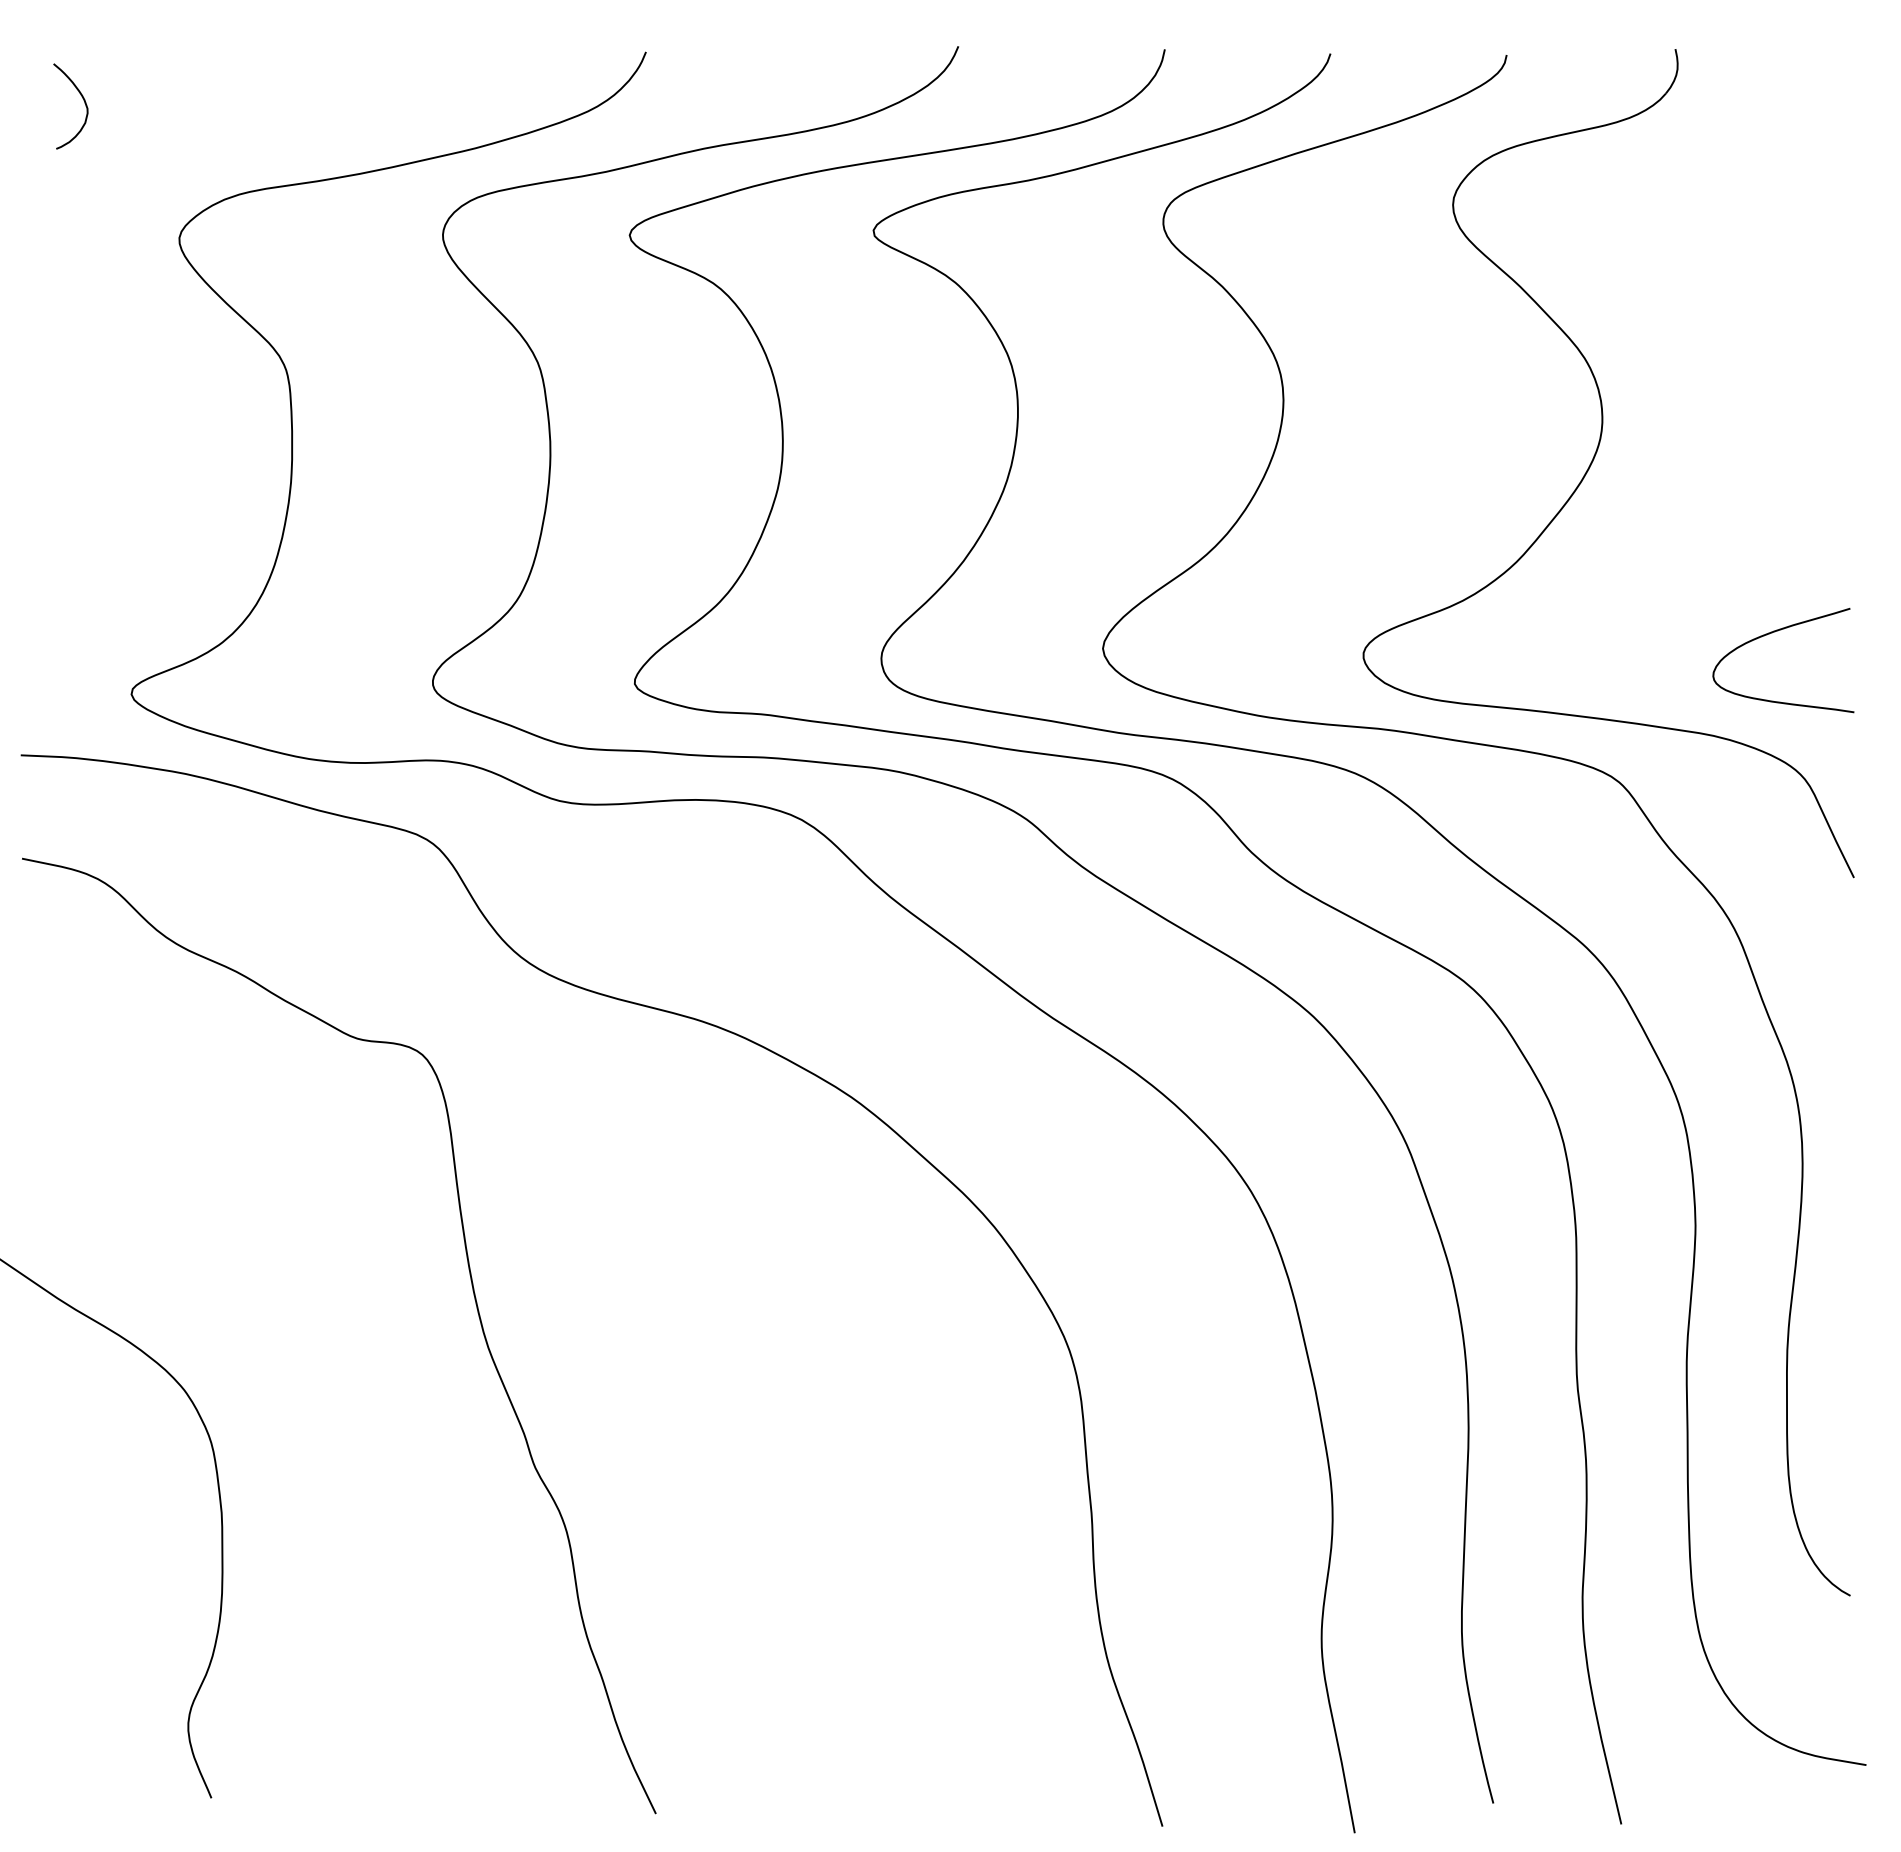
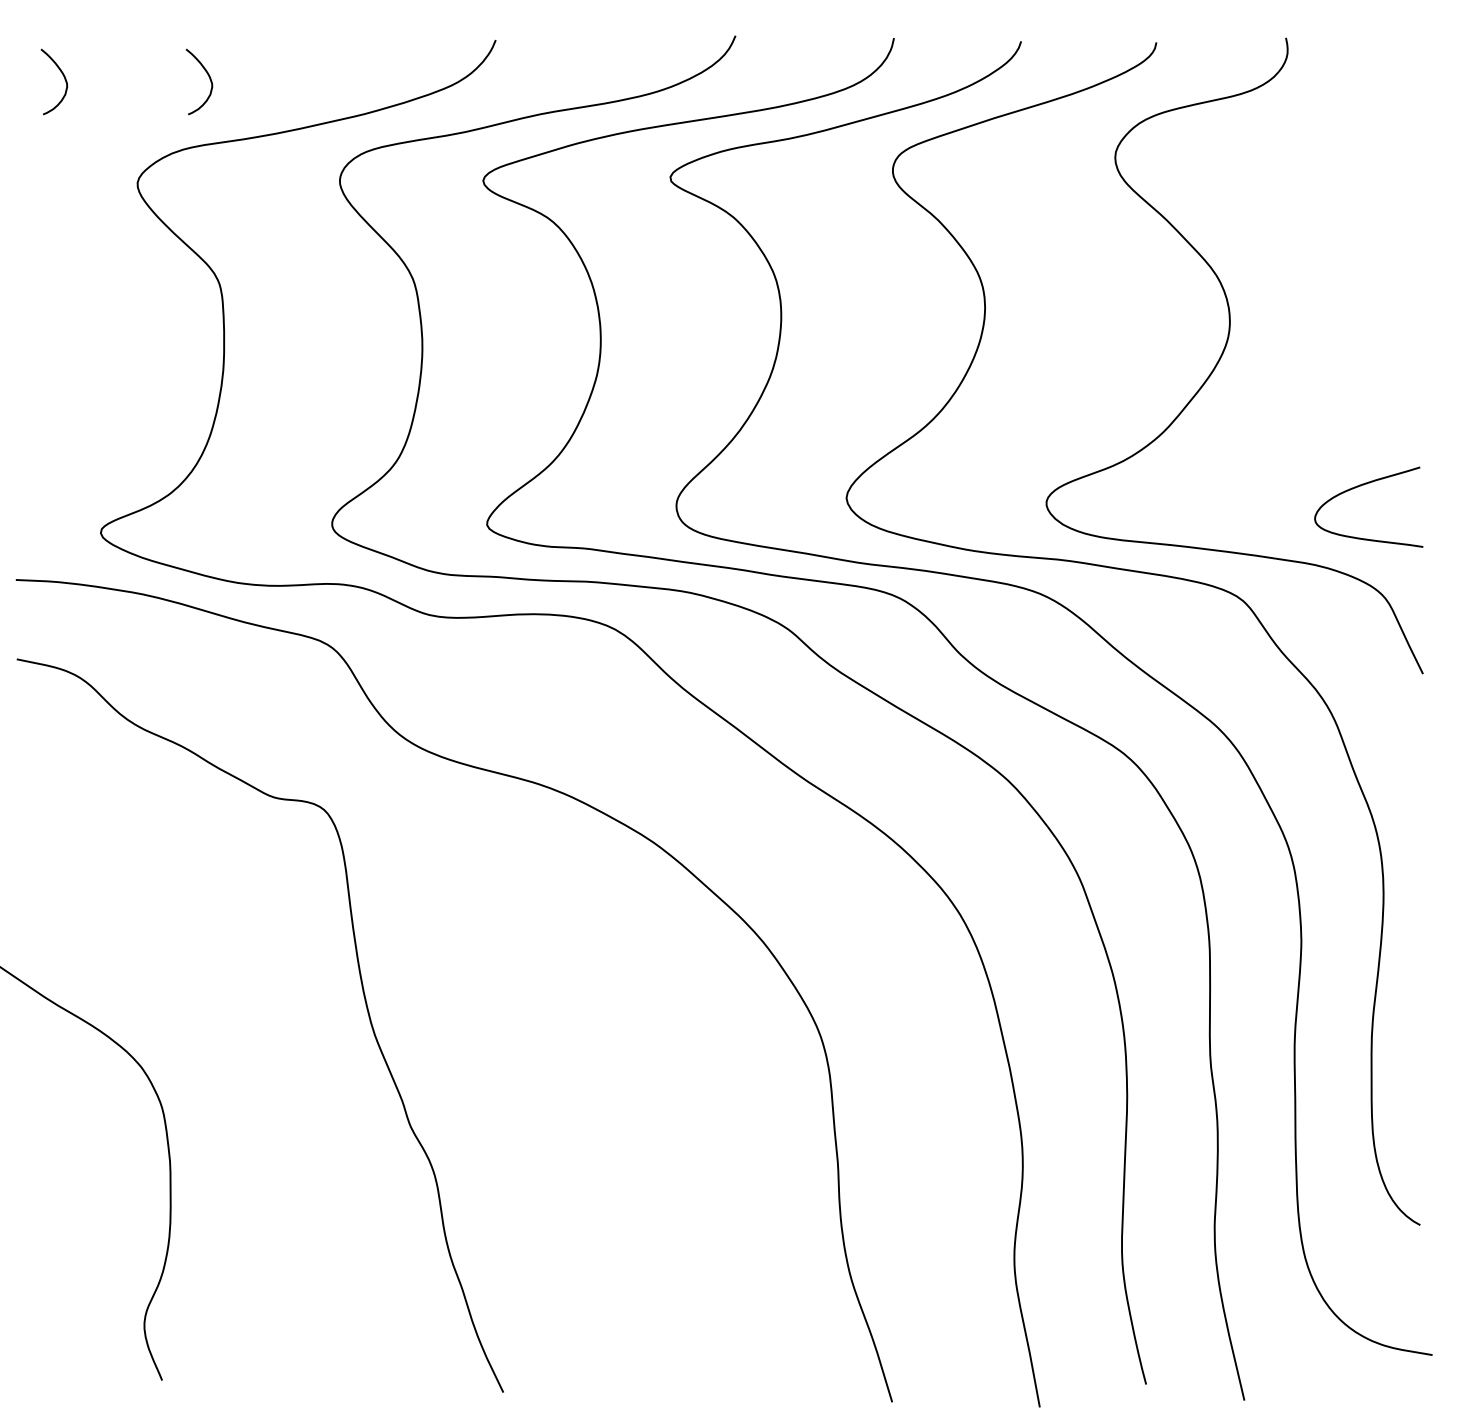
curve: (272, 100) -> (209, 77), added

